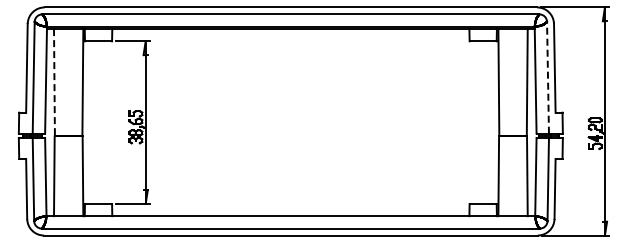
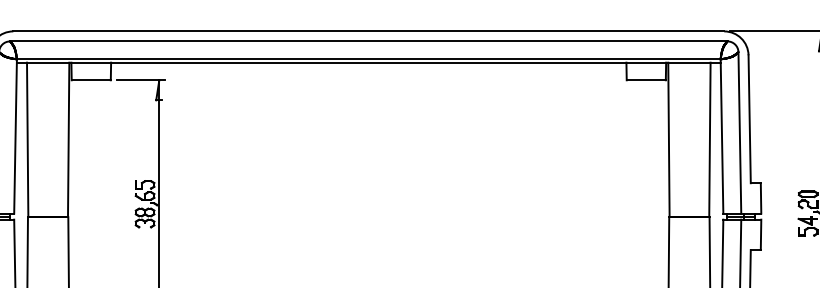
line: (548, 77) -> (740, 132), dashed -> solid
line: (54, 83) -> (27, 141), dashed -> solid

